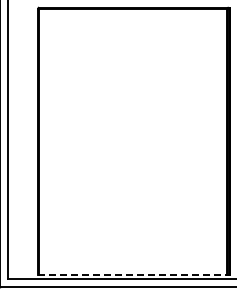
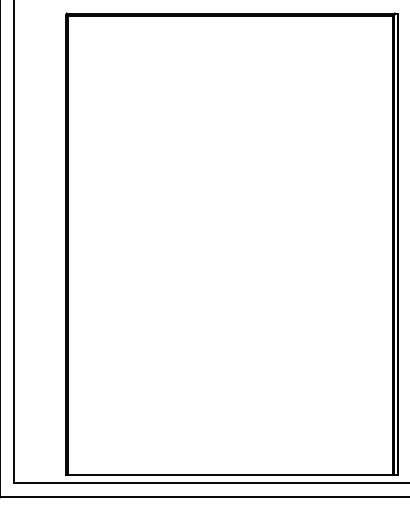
line: (134, 274) -> (232, 474), dashed -> solid

